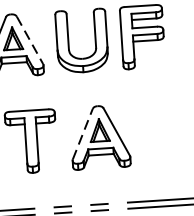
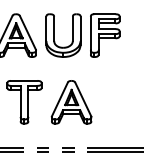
line: (29, 39) -> (27, 32), dashed -> solid
line: (82, 134) -> (59, 99), dashed -> solid

